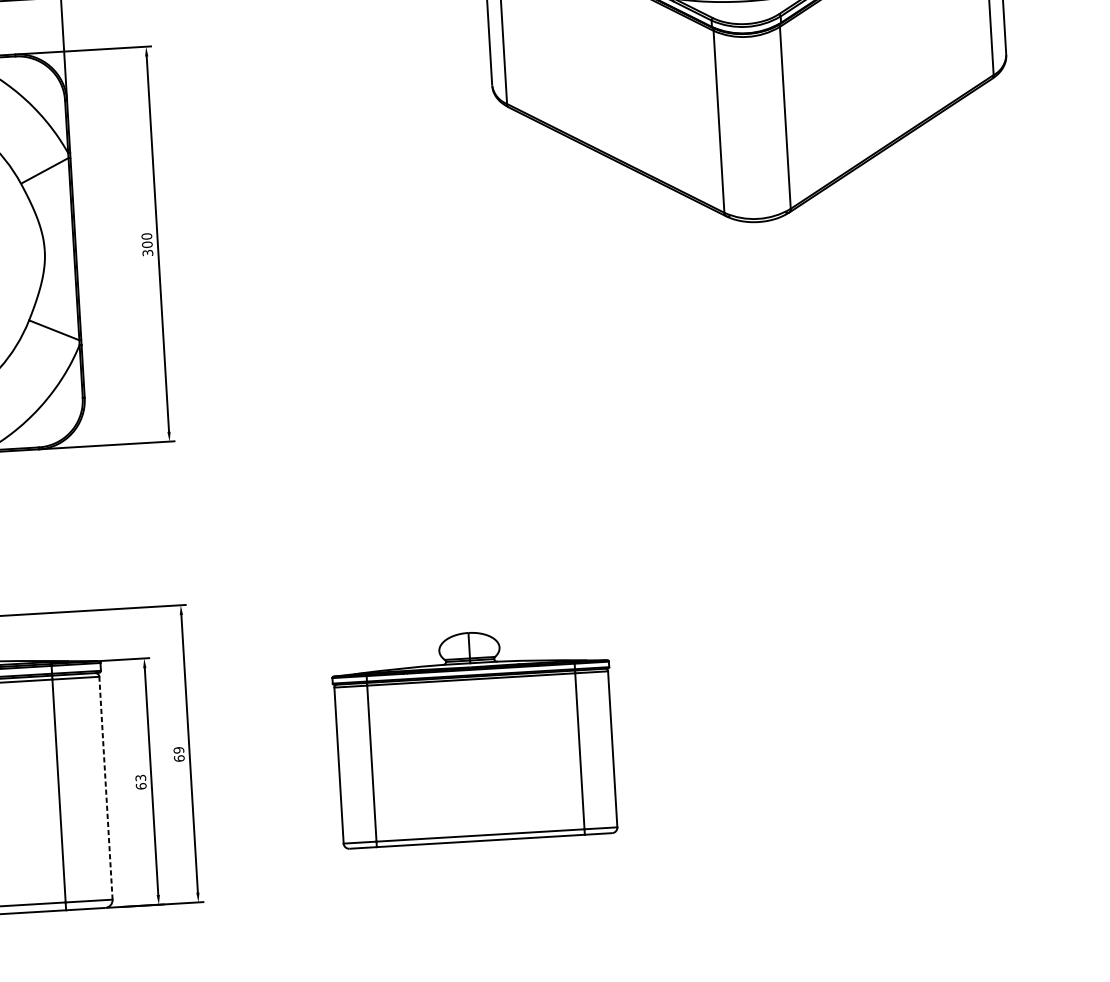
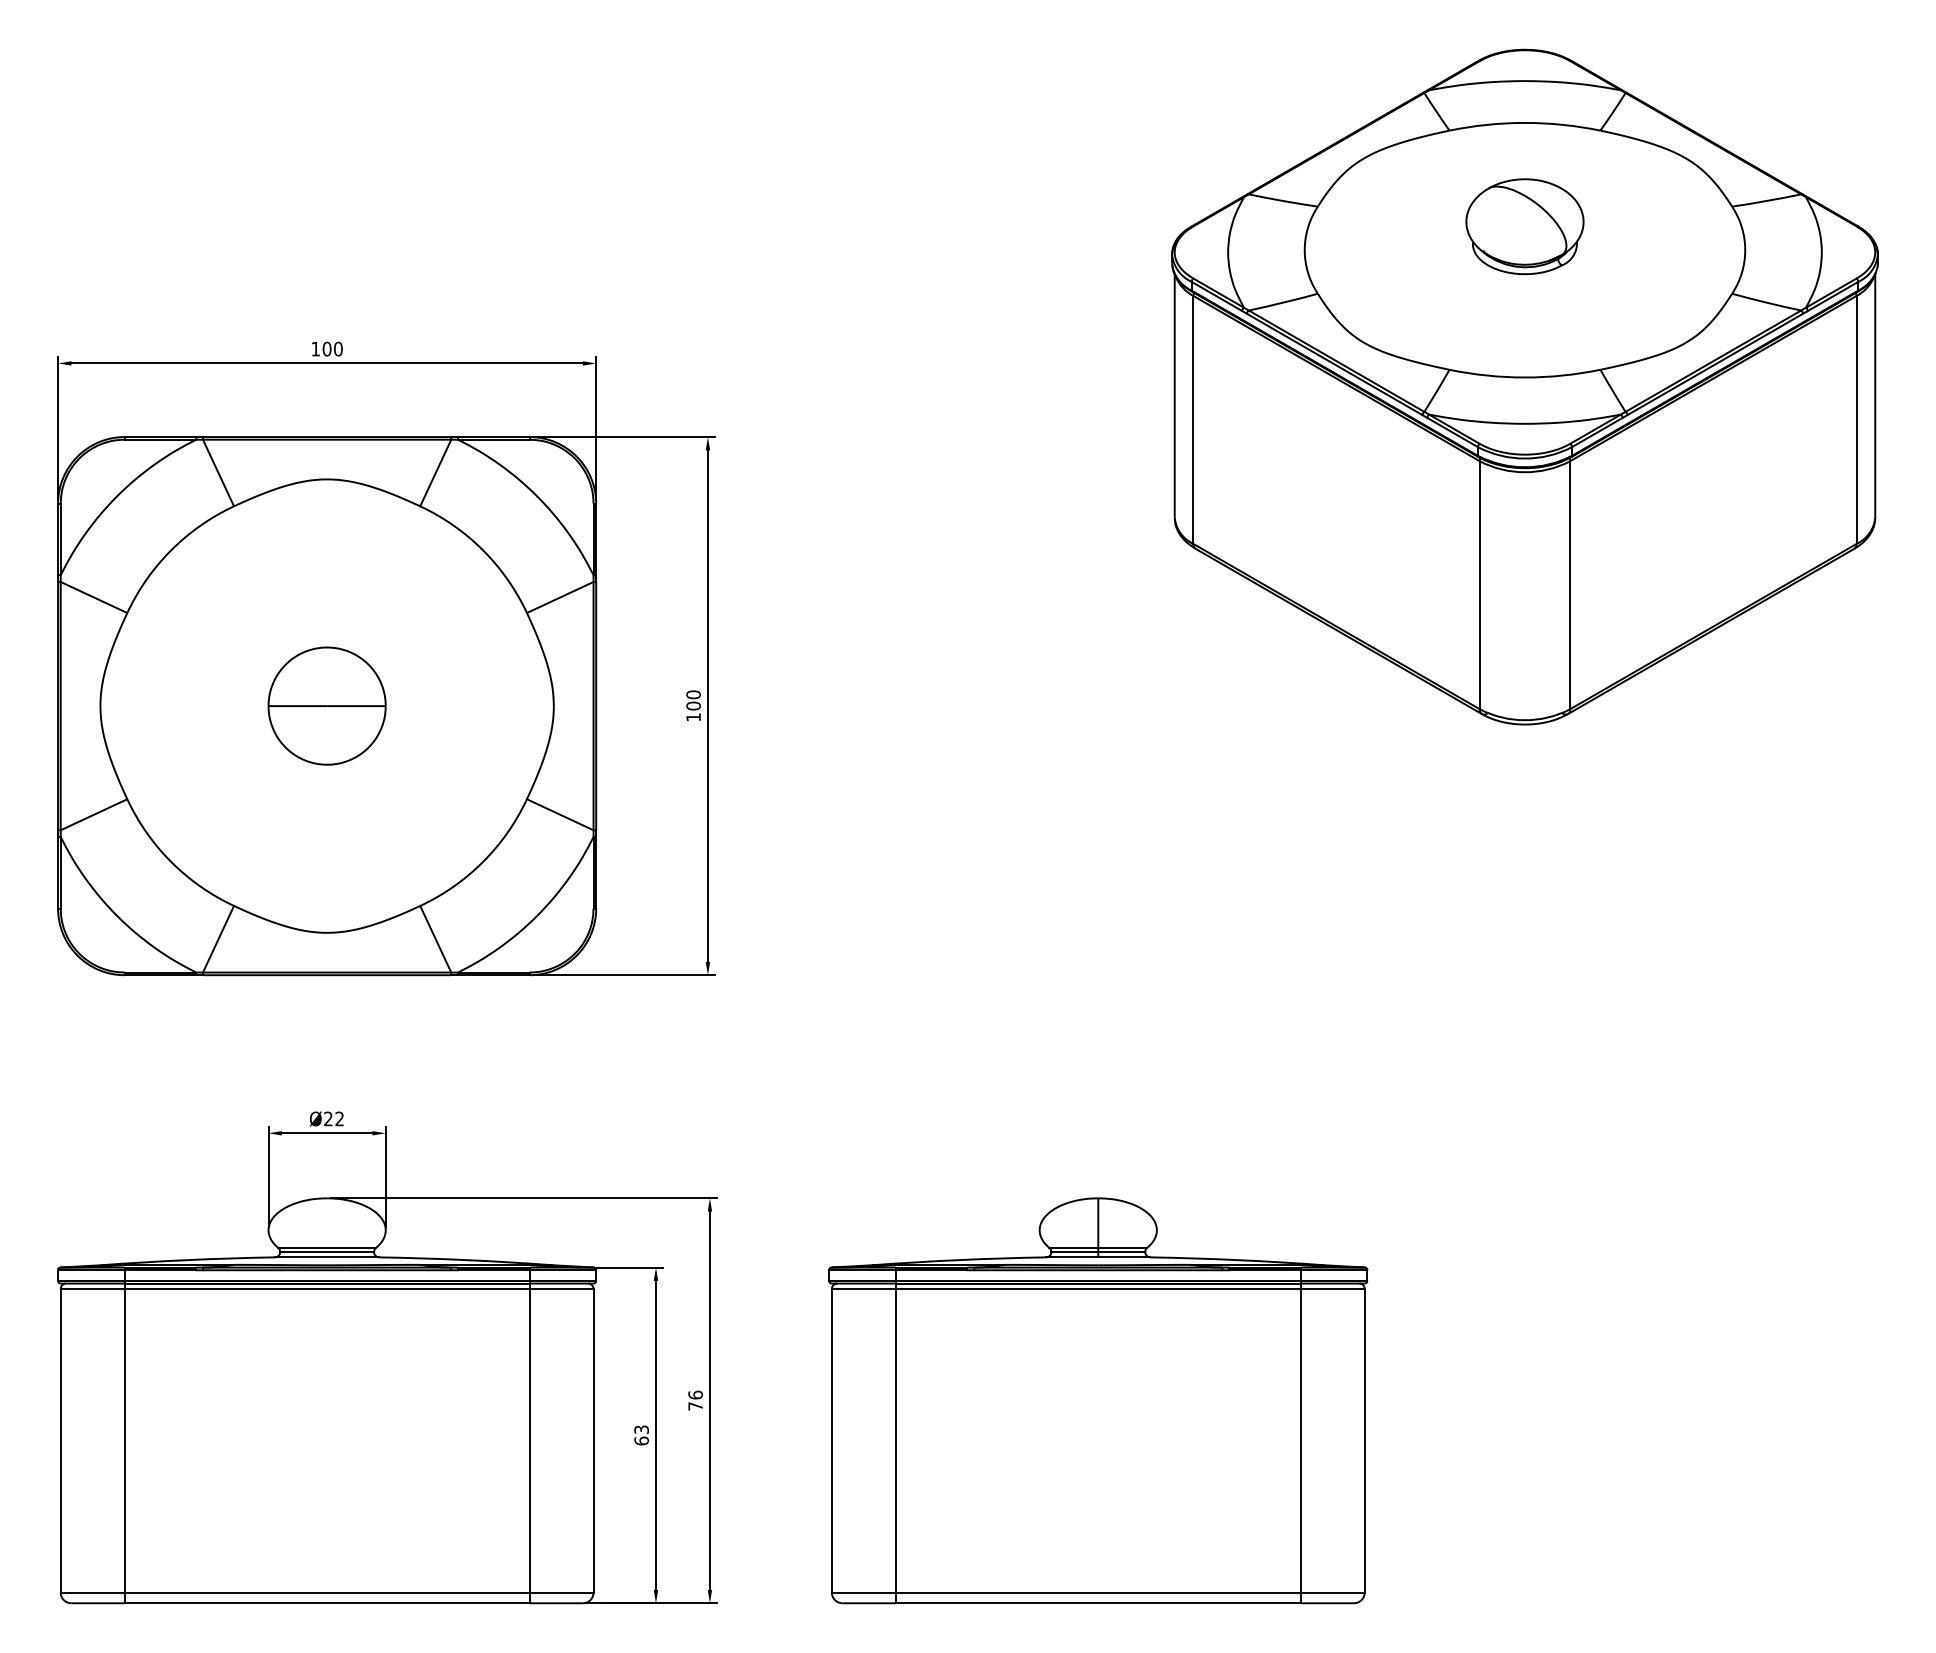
text: (147, 253) -> (693, 717), 300 -> 100
part: (474, 736) -> (1098, 1400), size x1.43
text: (179, 754) -> (695, 1400), 69 -> 76
line: (105, 788) -> (593, 1440), dashed -> solid

